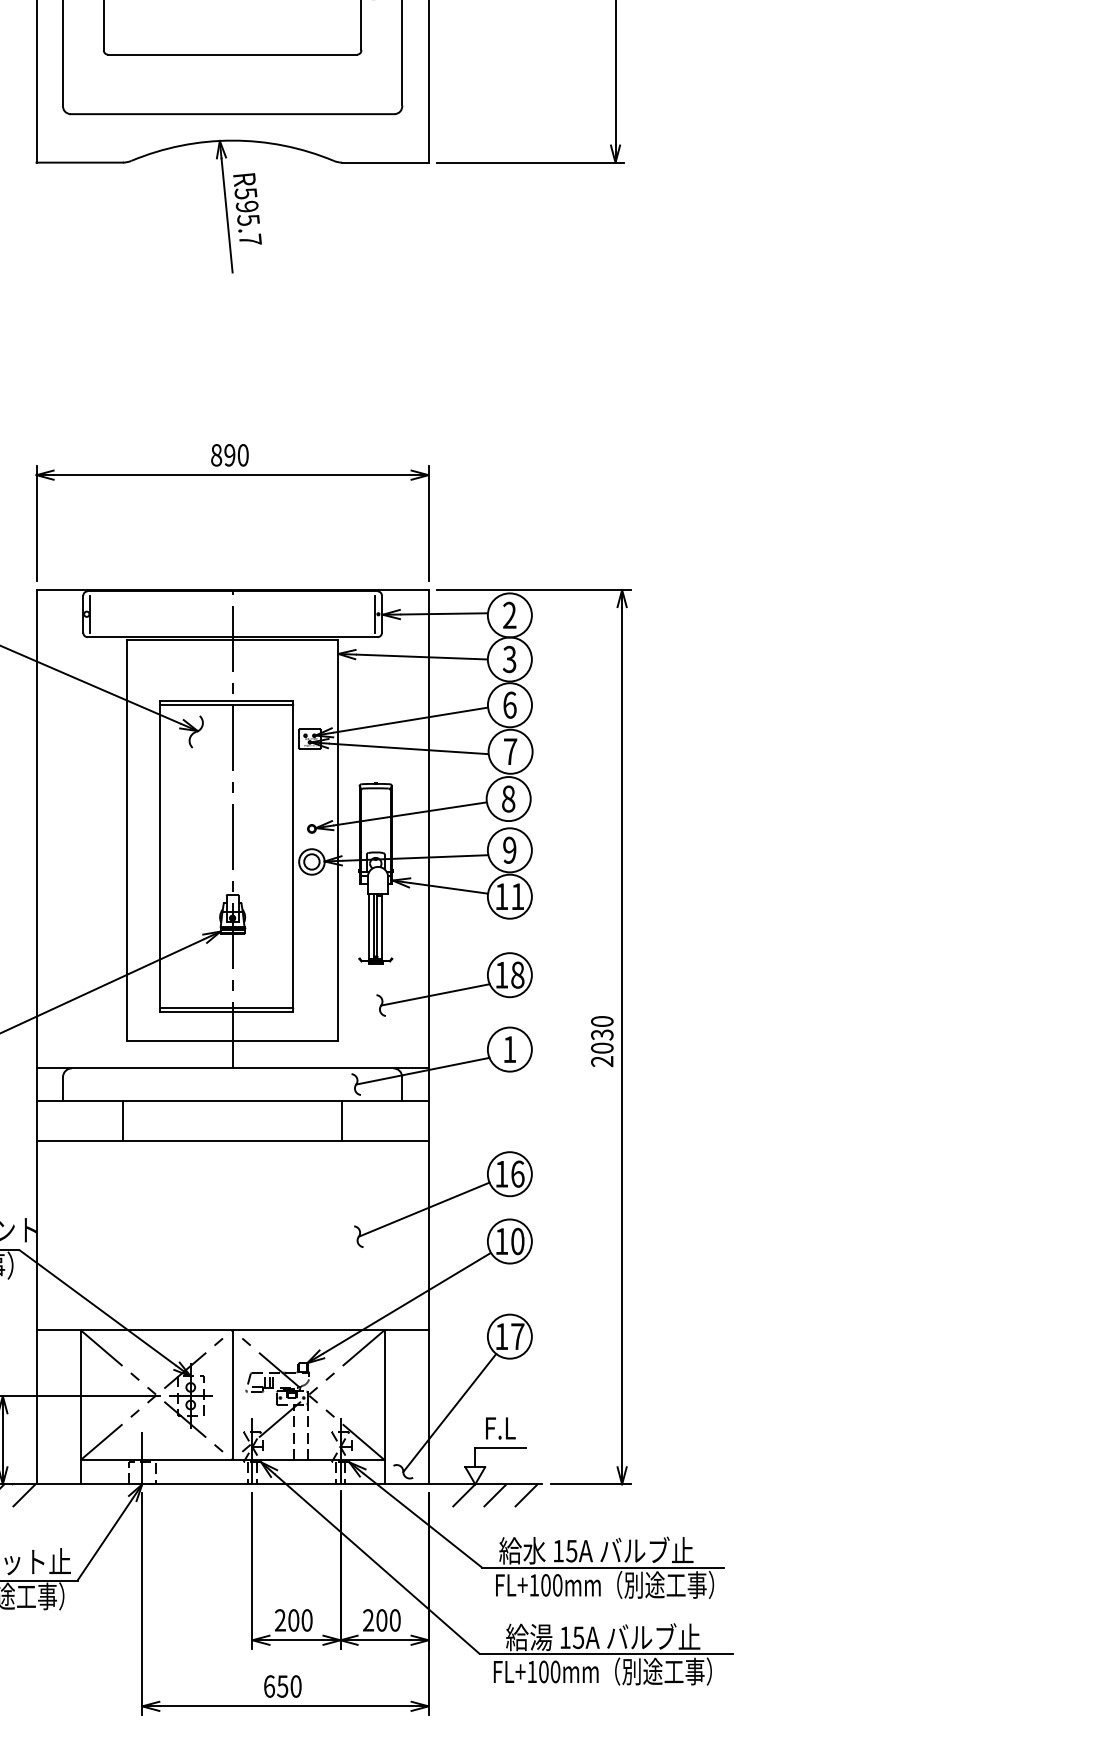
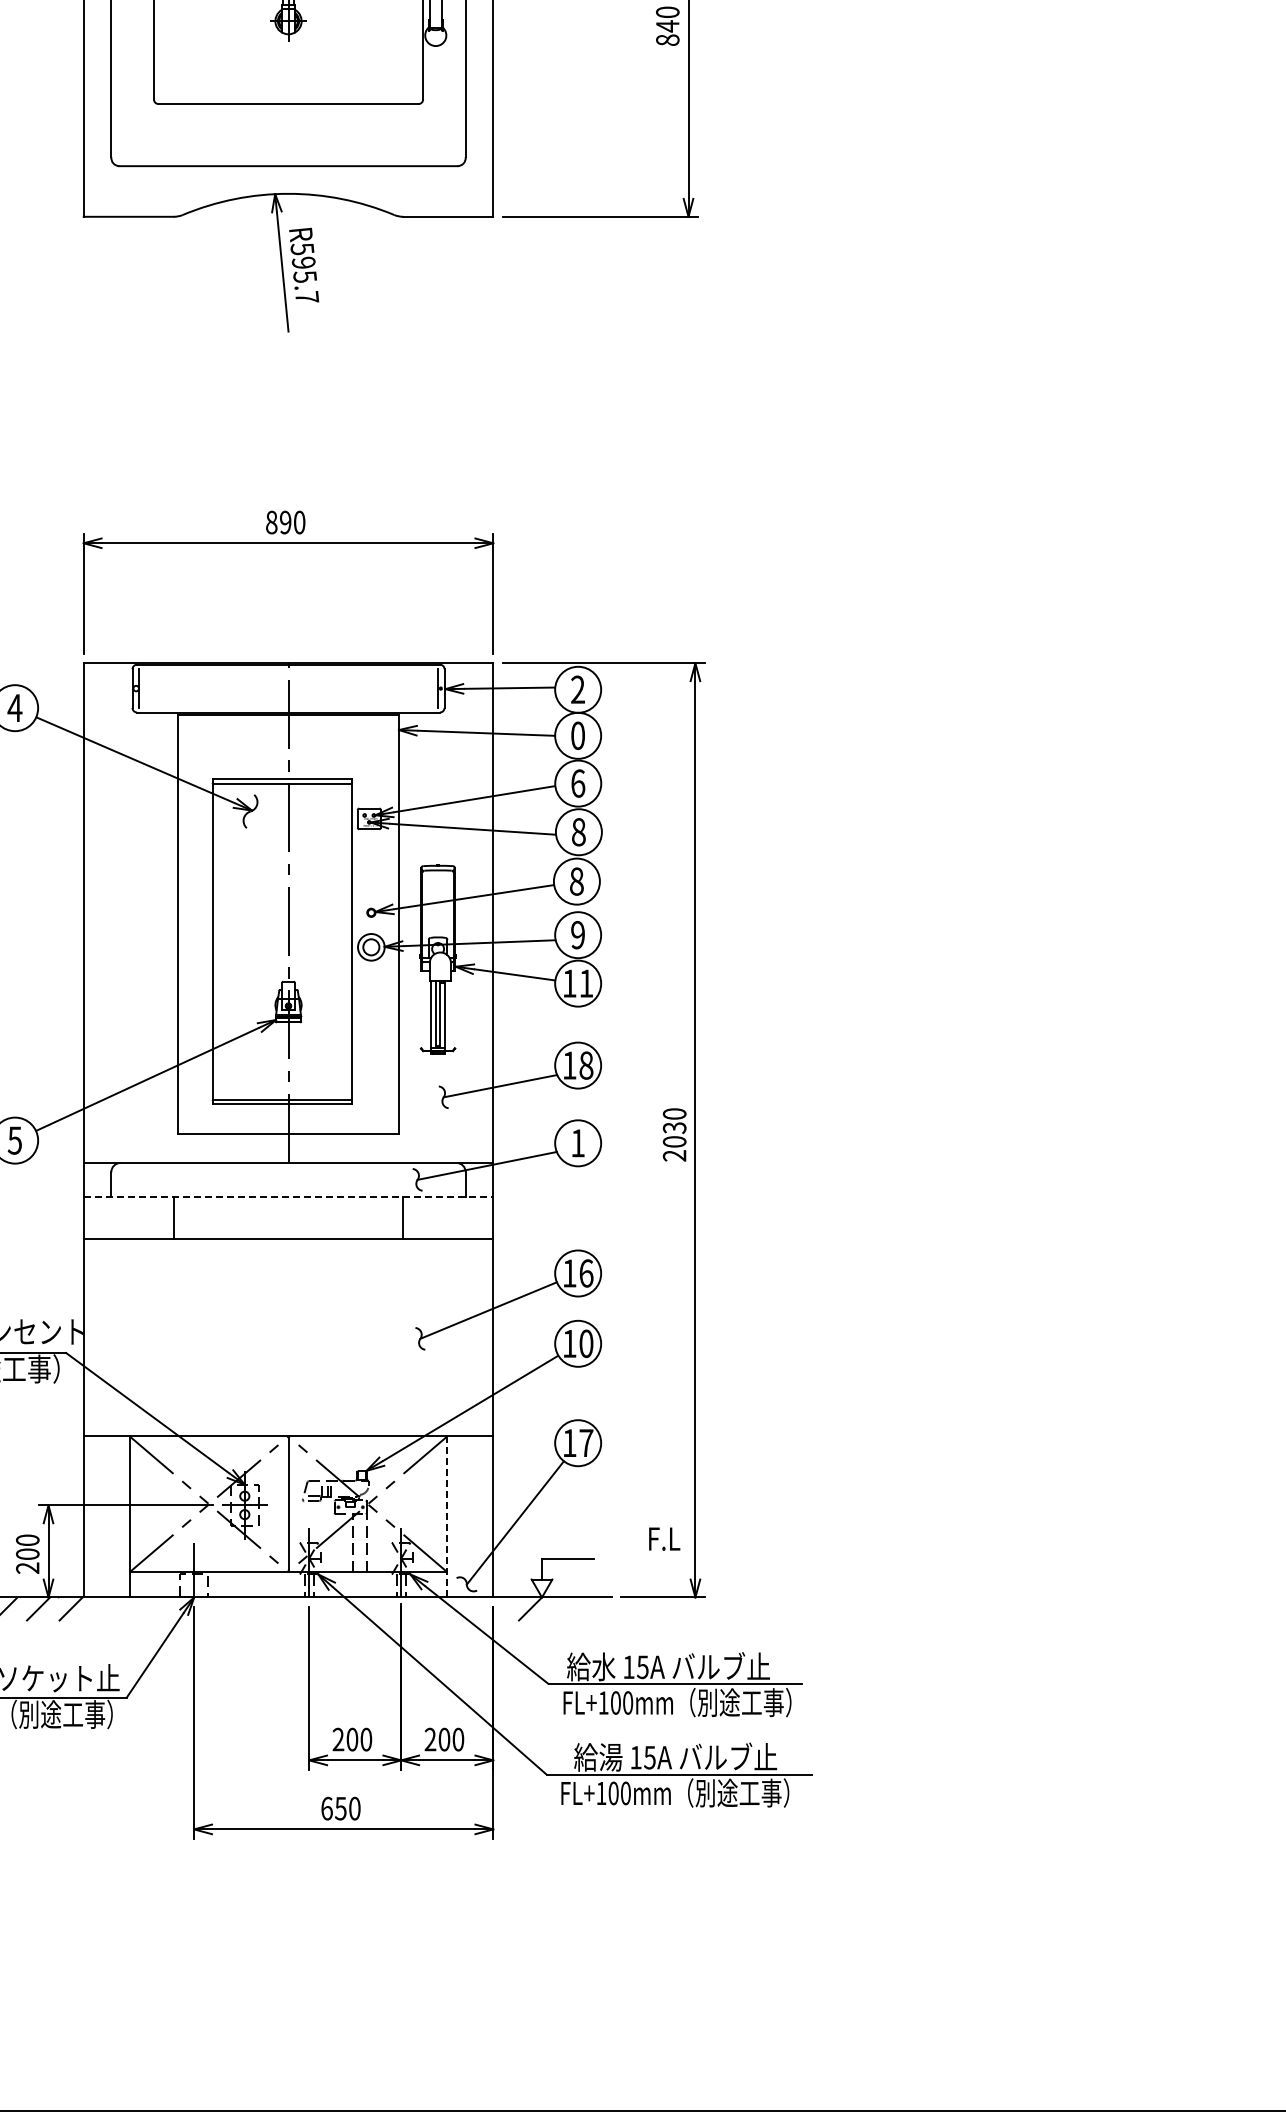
text: (509, 659) -> (577, 735), 3 -> 0
text: (510, 752) -> (578, 832), 7 -> 8
line: (232, 1101) -> (288, 1197), solid -> dashed
line: (384, 1406) -> (447, 1516), solid -> dashed
text: (500, 1427) -> (664, 1538), moved
line: (494, 1494) -> (562, 1608), removed
line: (526, 1494) -> (595, 1608), removed

